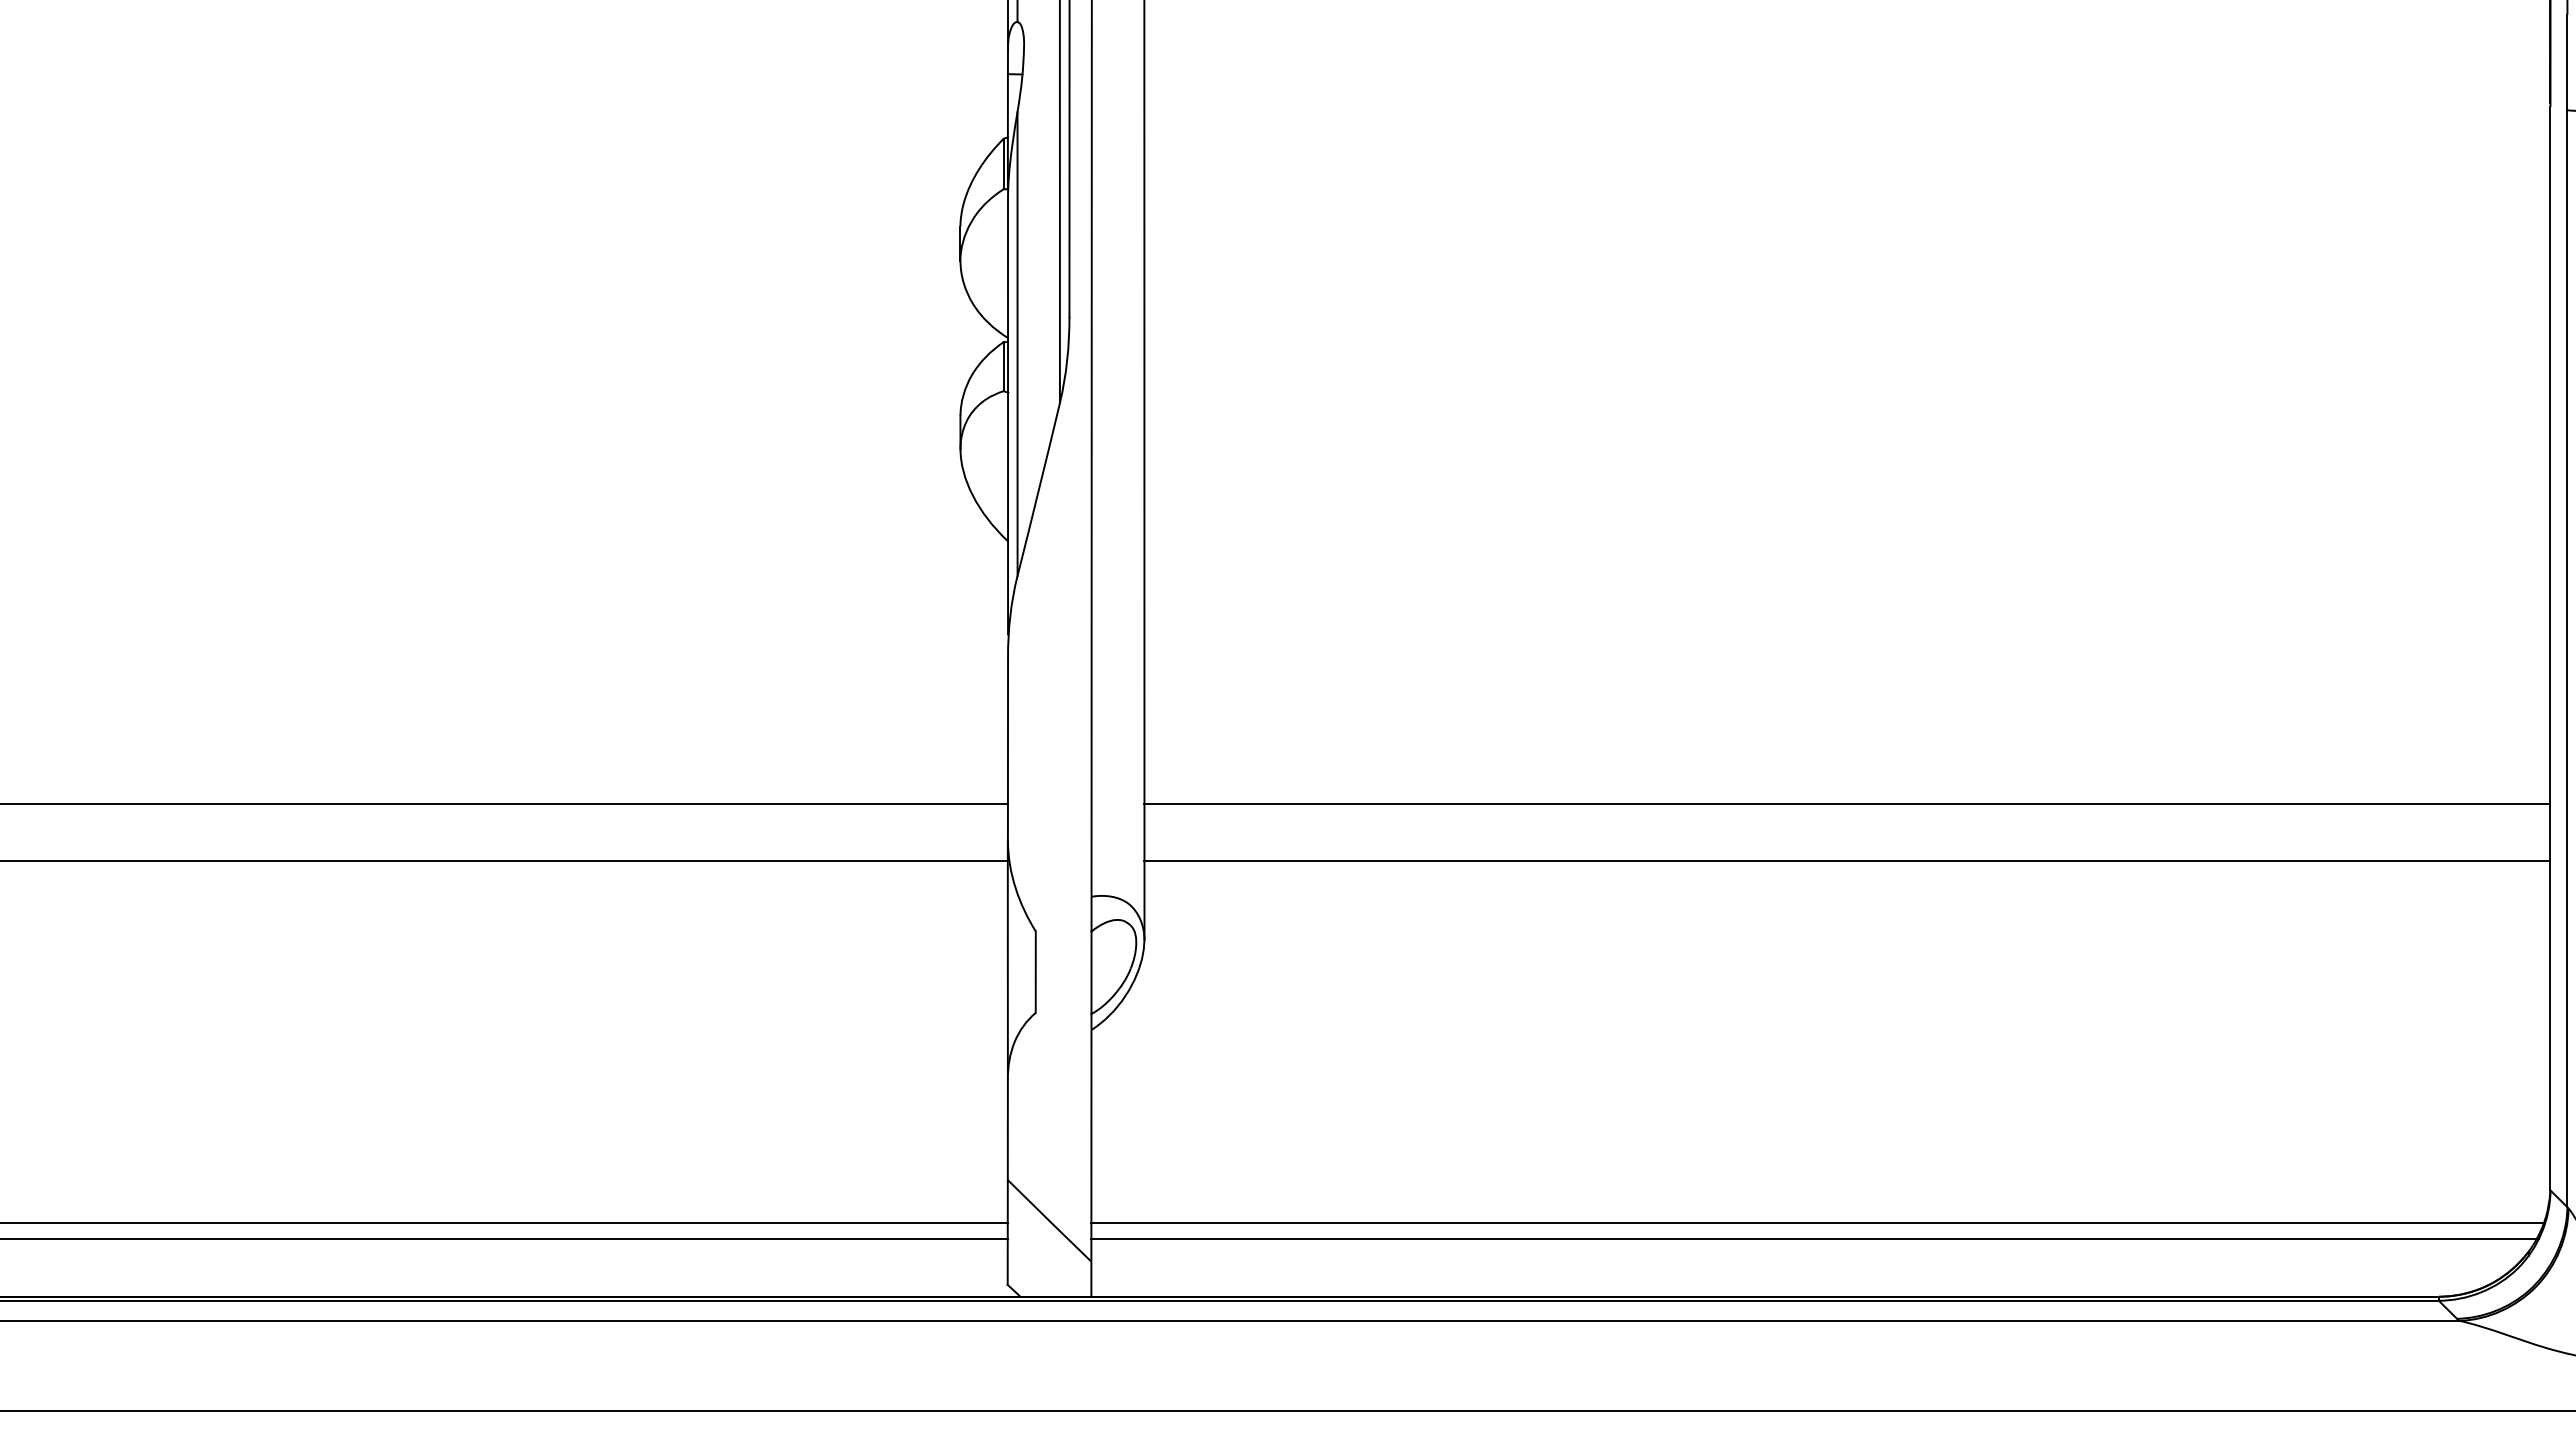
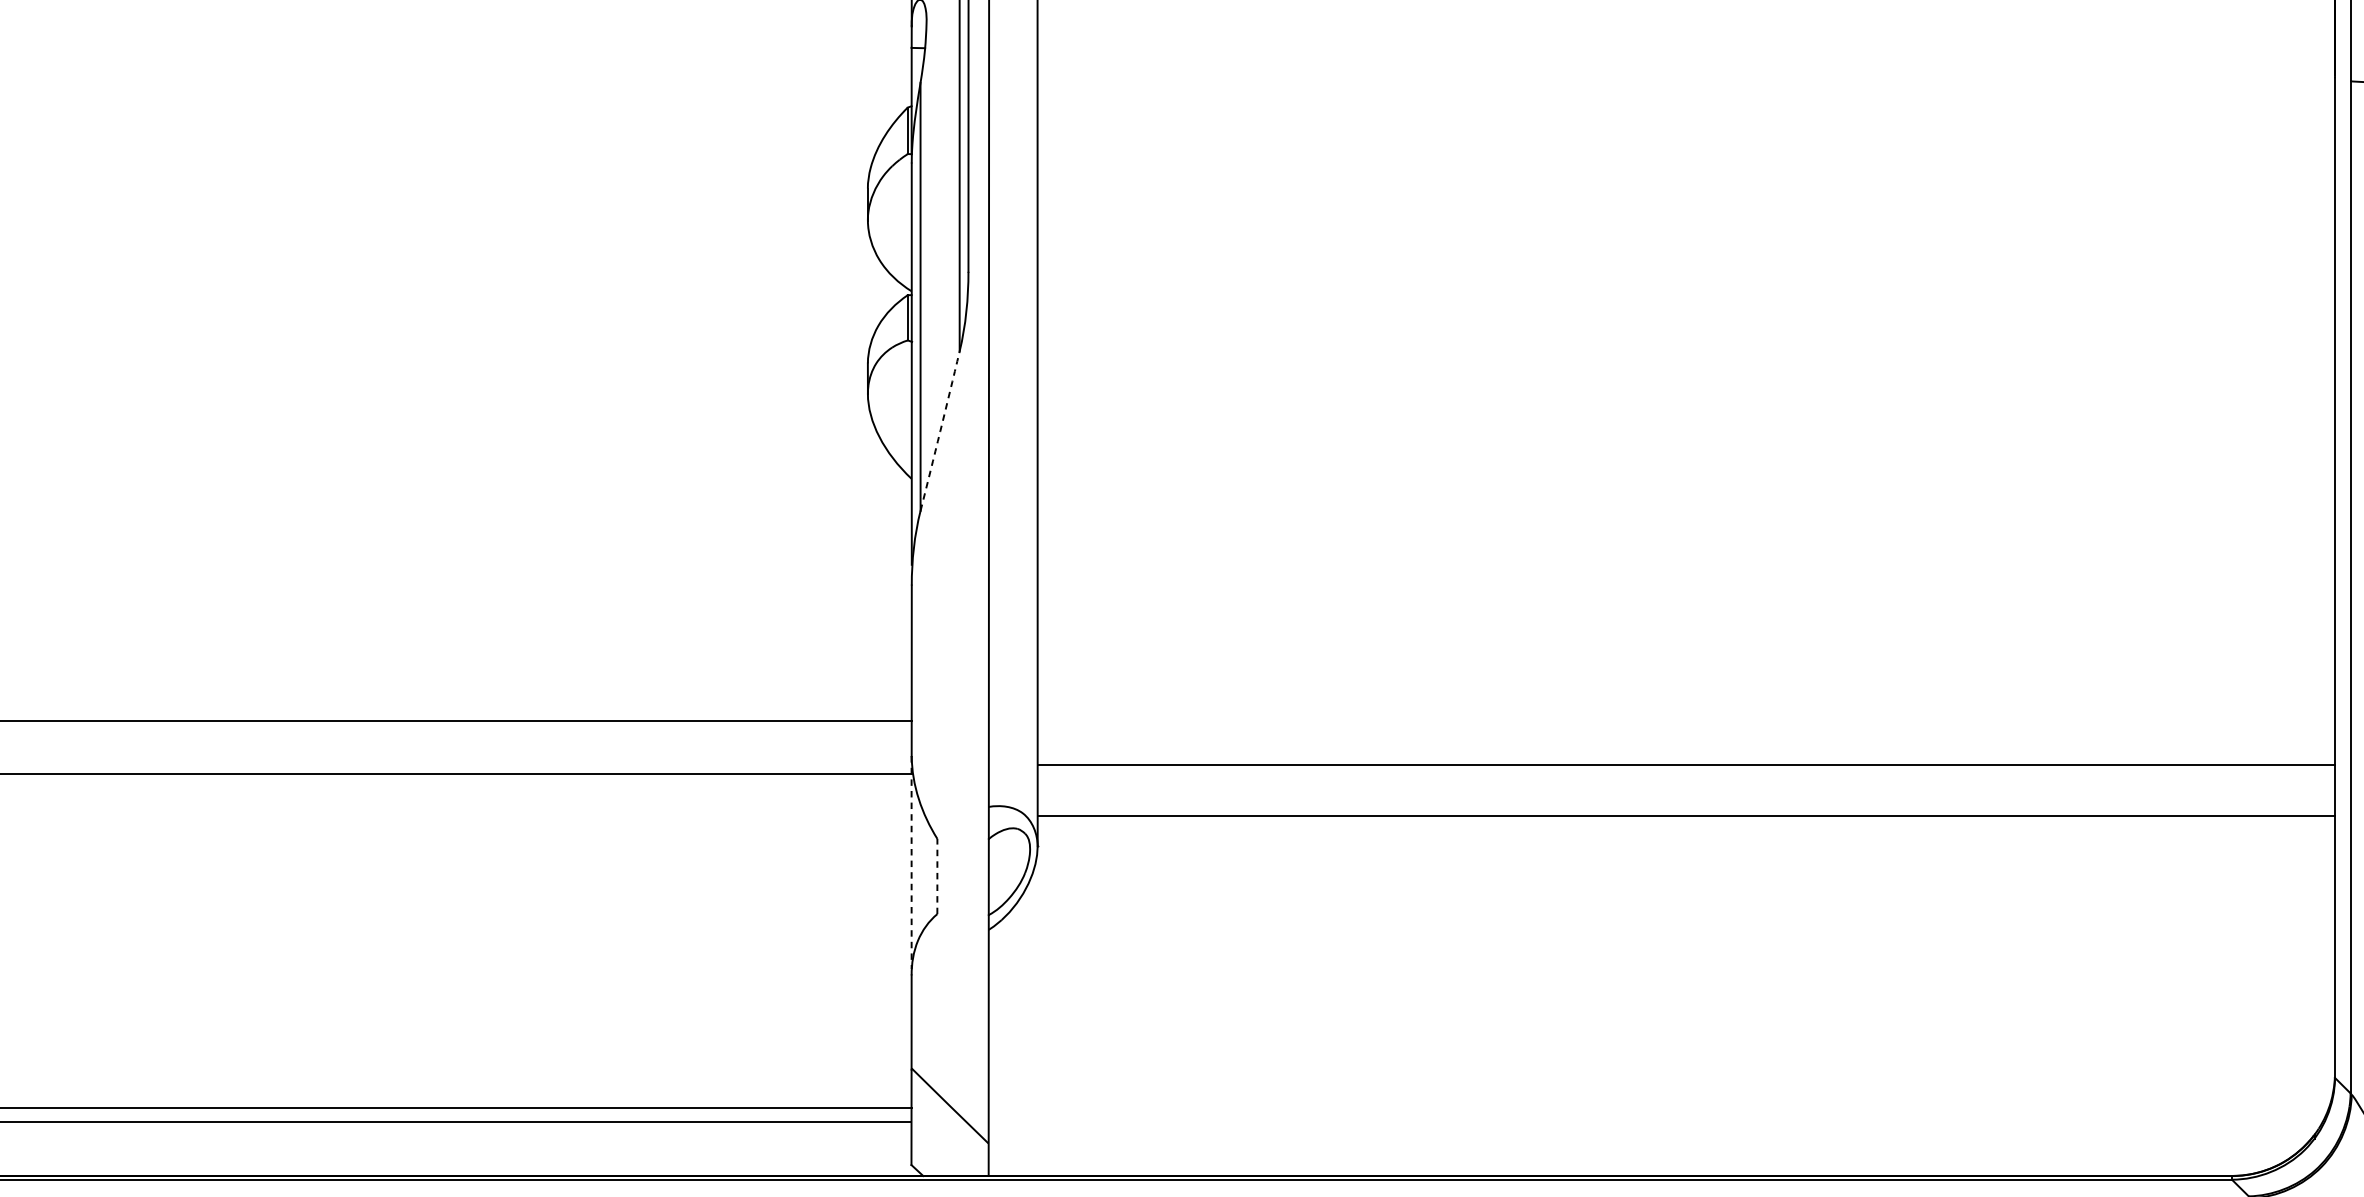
arc: (1039, 489) -> (940, 431), solid -> dashed
line: (1847, 803) -> (1686, 764), moved
line: (1847, 860) -> (1686, 815), moved
line: (1007, 957) -> (911, 862), solid -> dashed
line: (1035, 972) -> (937, 876), solid -> dashed
line: (1817, 1222) -> (1658, 1107), removed
line: (1815, 1238) -> (1656, 1122), removed

